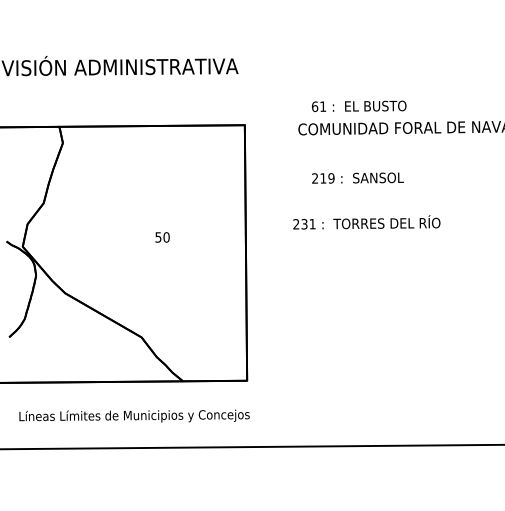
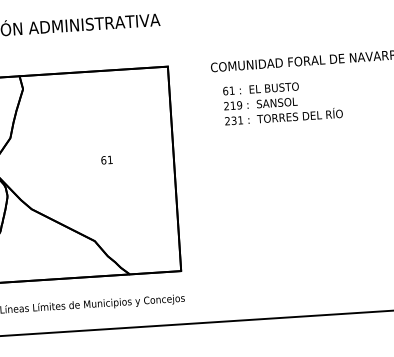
text: (359, 105) -> (261, 88), moved
text: (366, 222) -> (283, 116), moved
text: (162, 237) -> (107, 160), 50 -> 61

